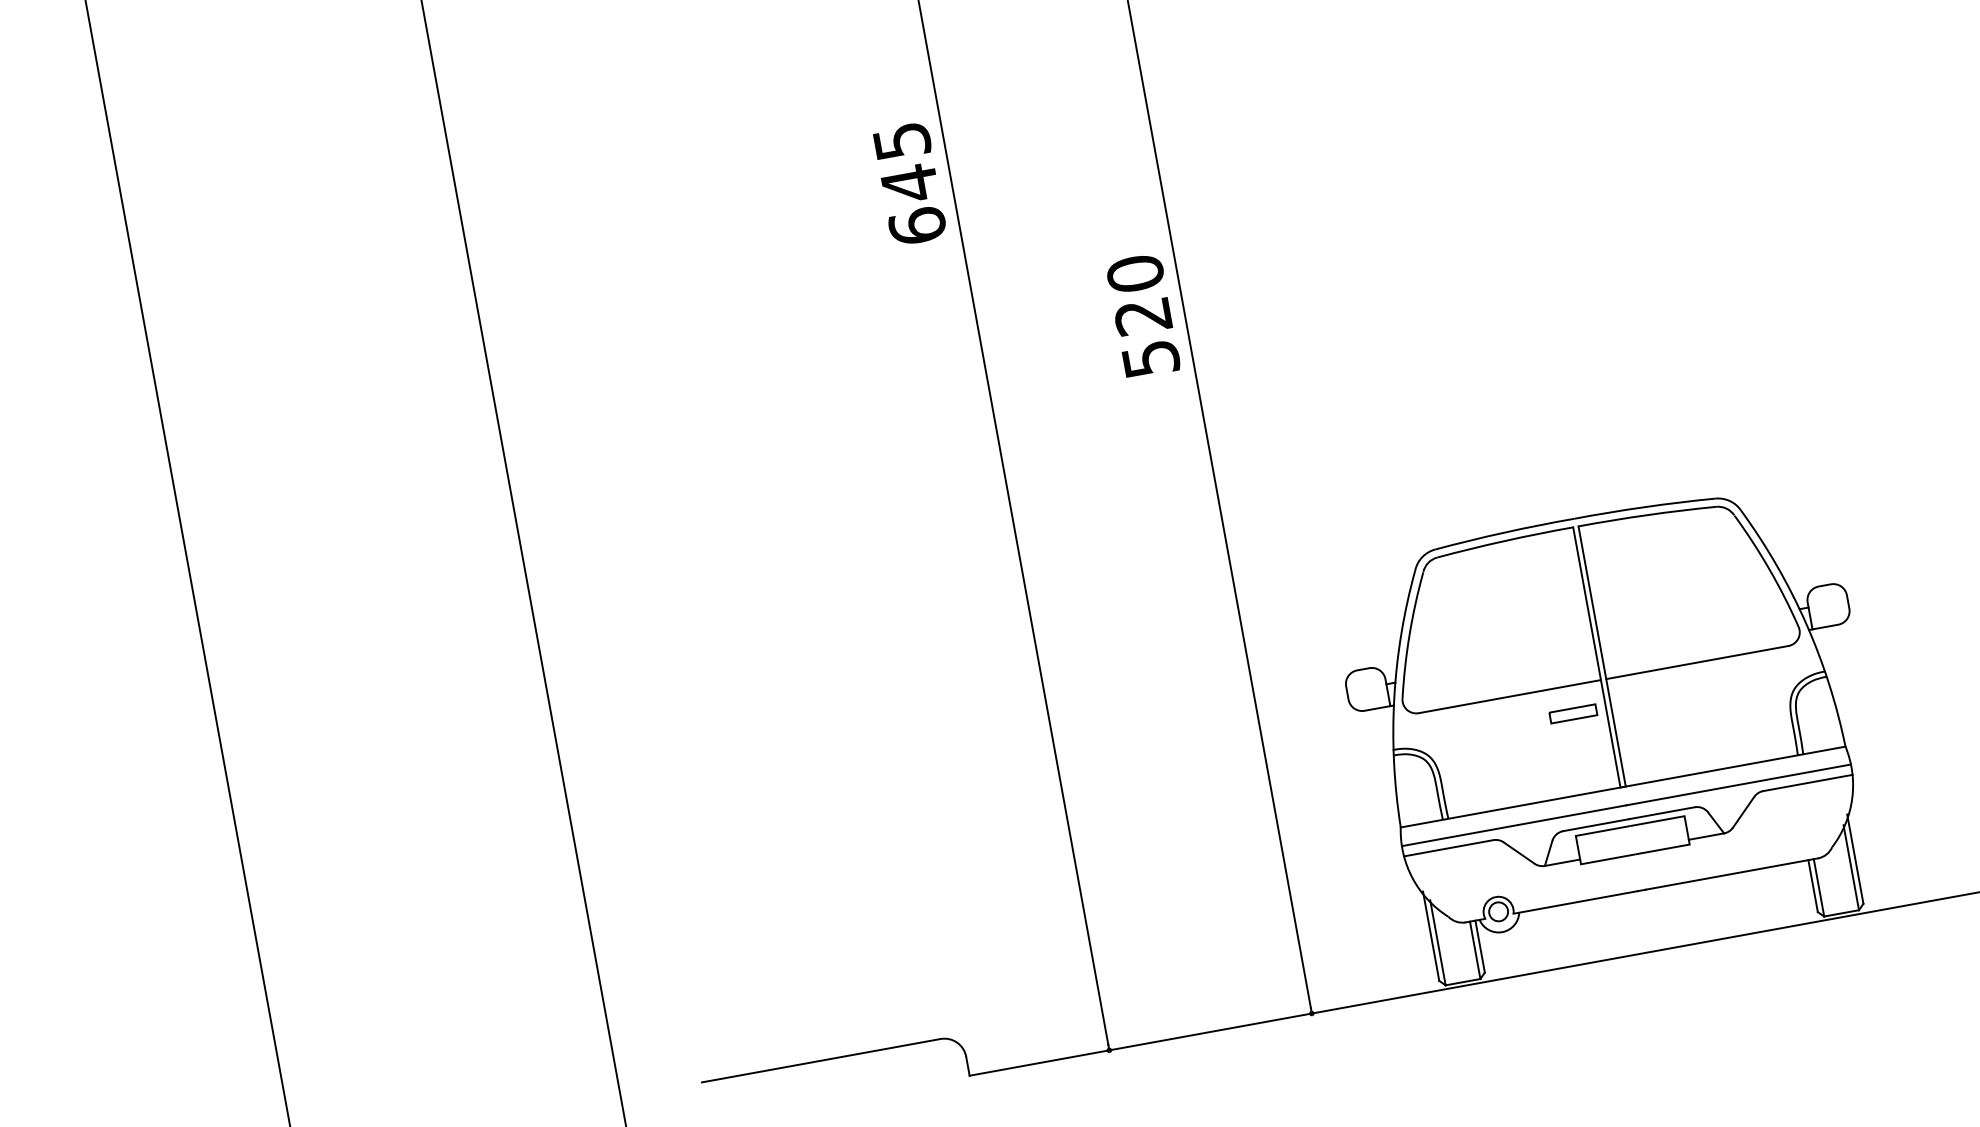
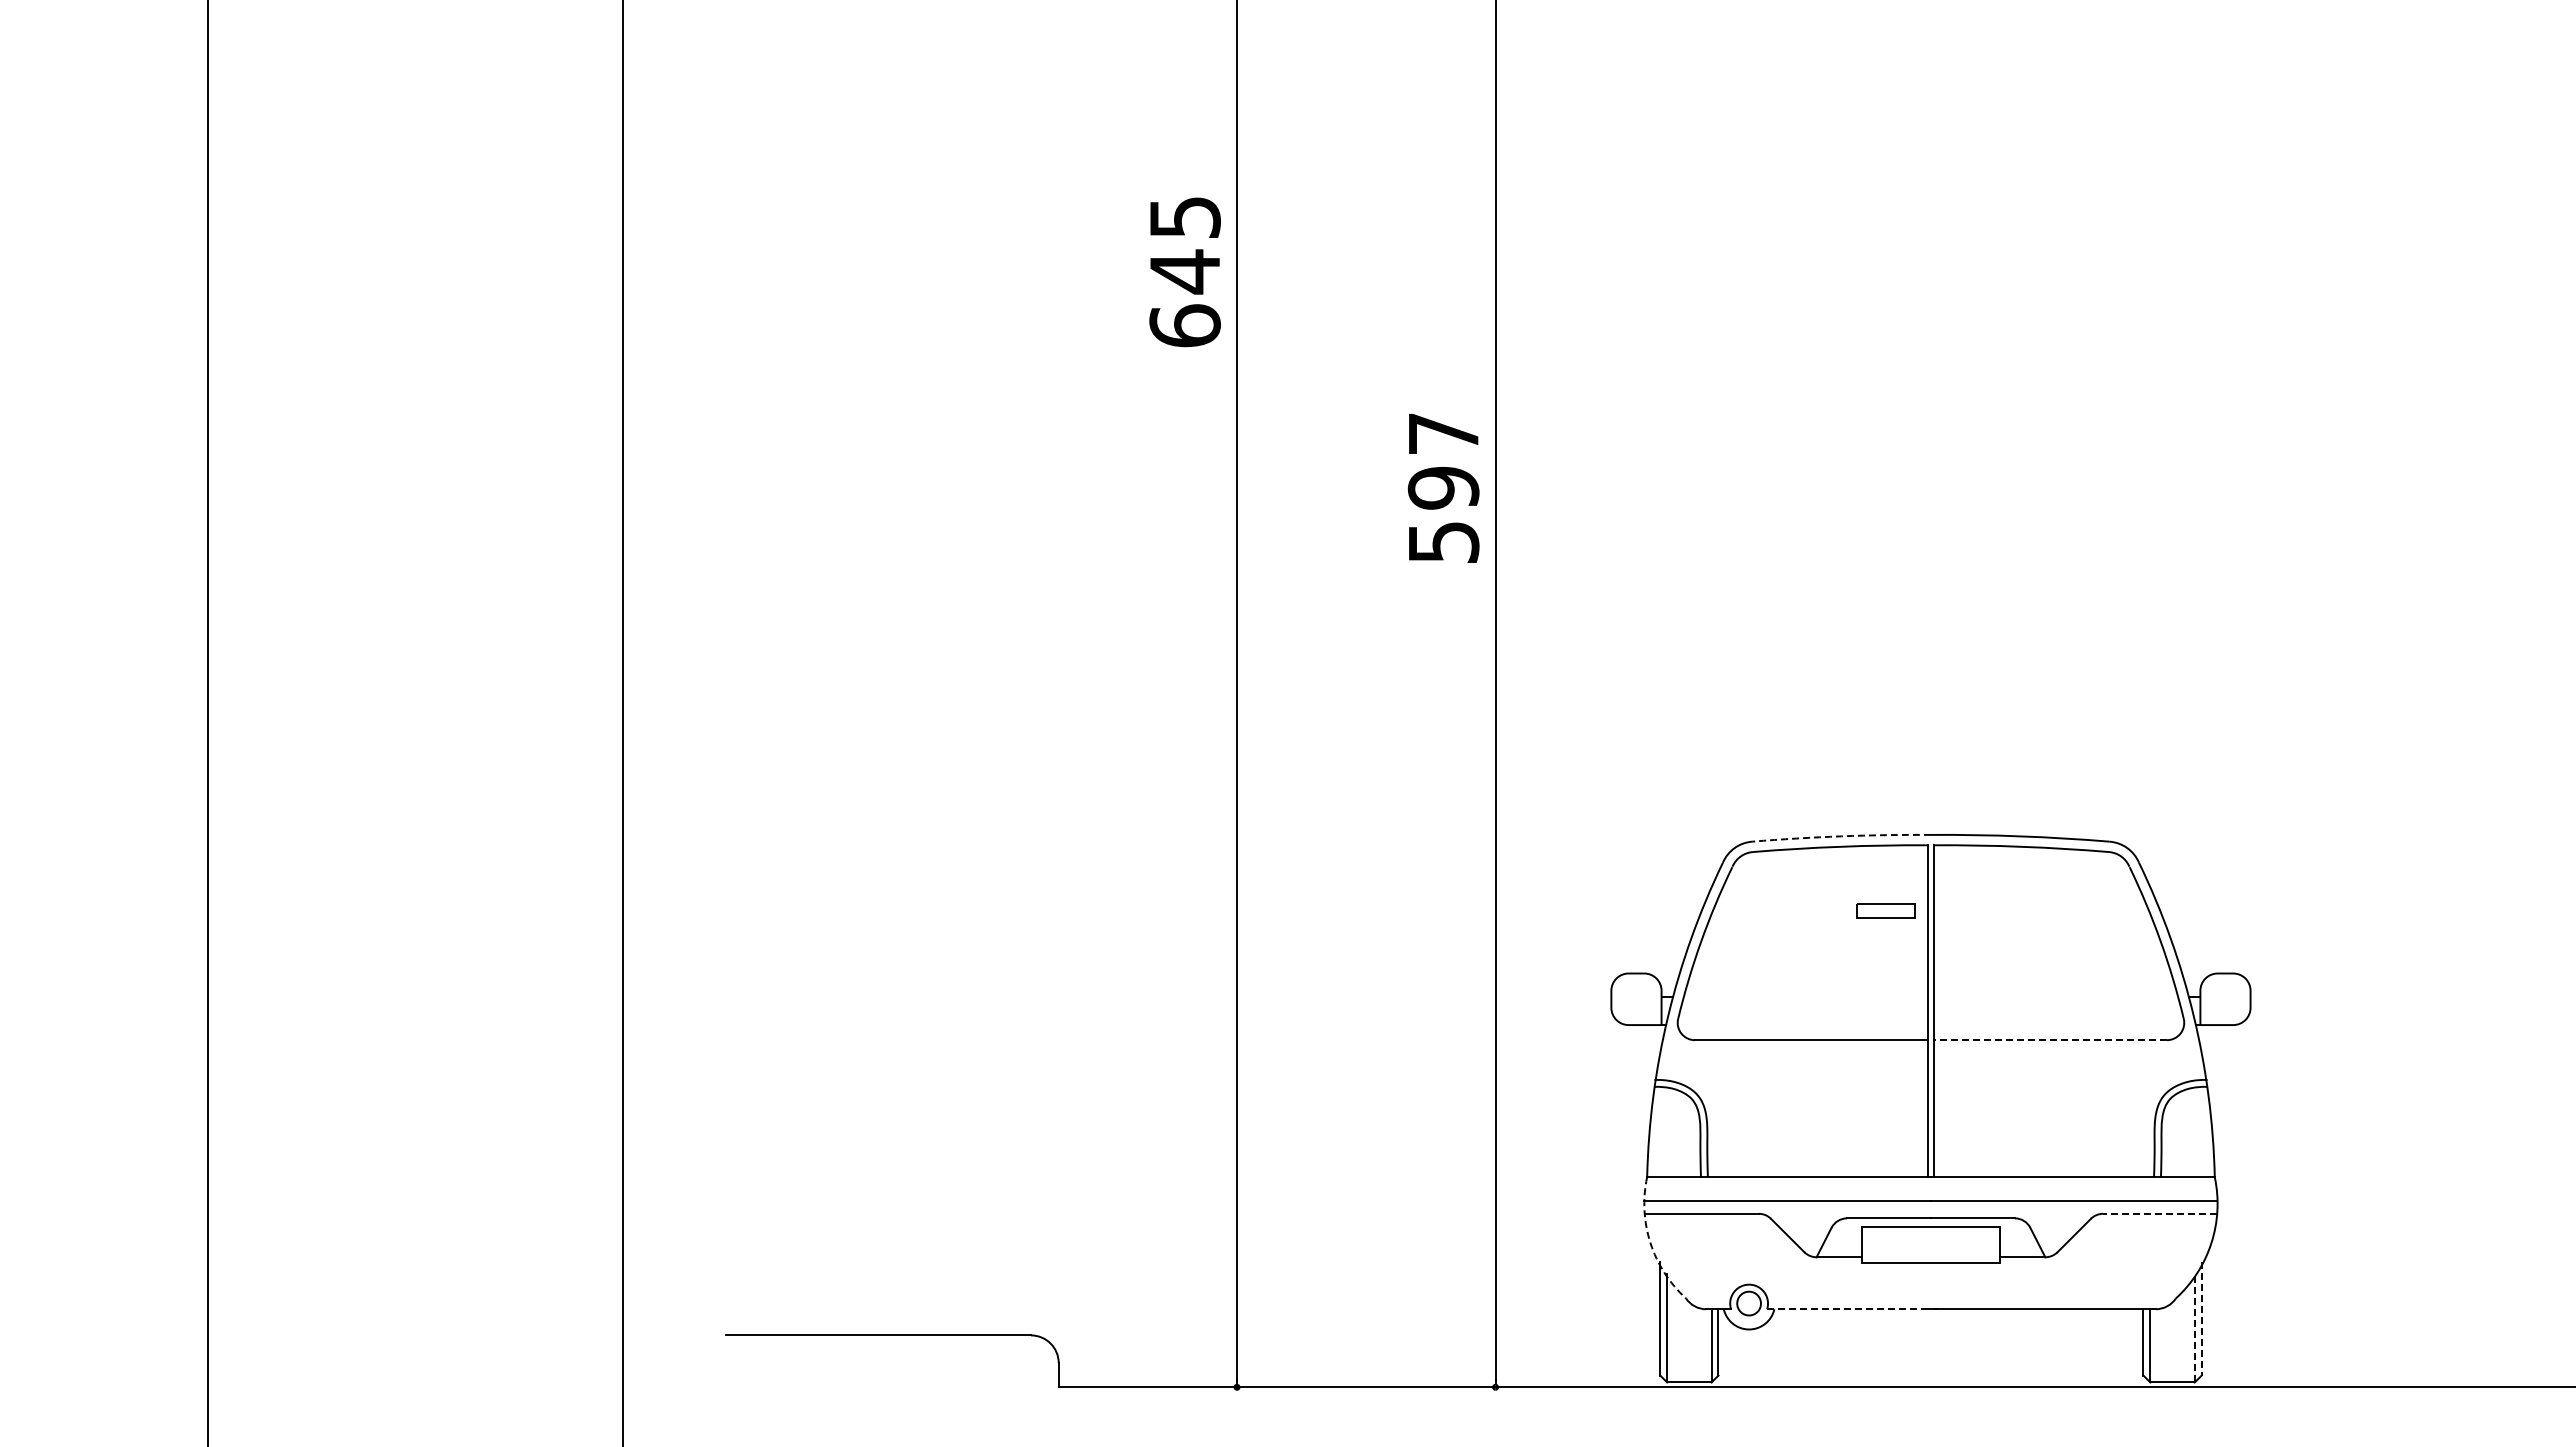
text: (1139, 294) -> (1443, 460), 520 -> 597
arc: (1504, 532) -> (1841, 836), solid -> dashed
line: (1697, 662) -> (2050, 1040), solid -> dashed
part: (1572, 713) -> (1885, 910), moved
line: (1807, 782) -> (2159, 1213), solid -> dashed
line: (1855, 859) -> (2201, 1318), solid -> dashed
line: (1850, 867) -> (2194, 1327), solid -> dashed
arc: (1412, 878) -> (1650, 1243), solid -> dashed
line: (1575, 902) -> (1846, 1309), solid -> dashed

